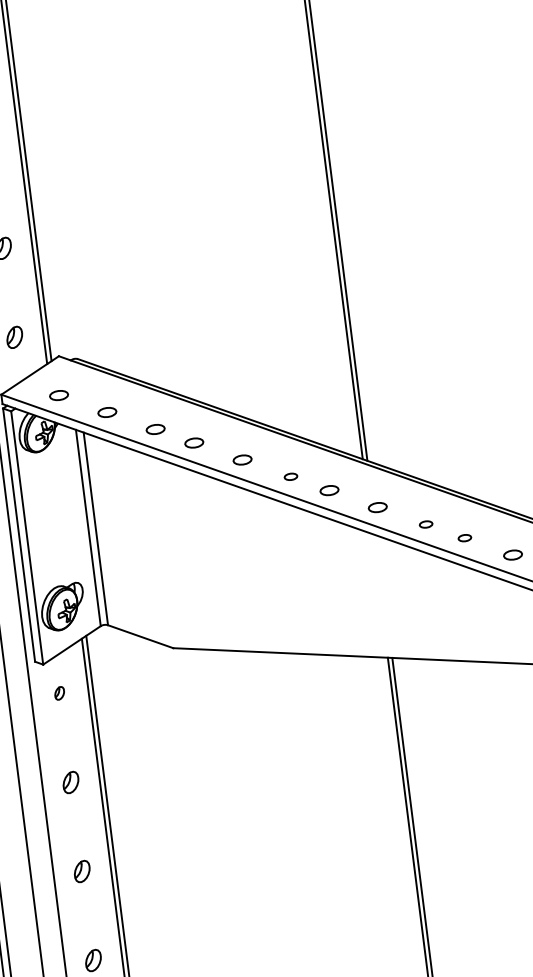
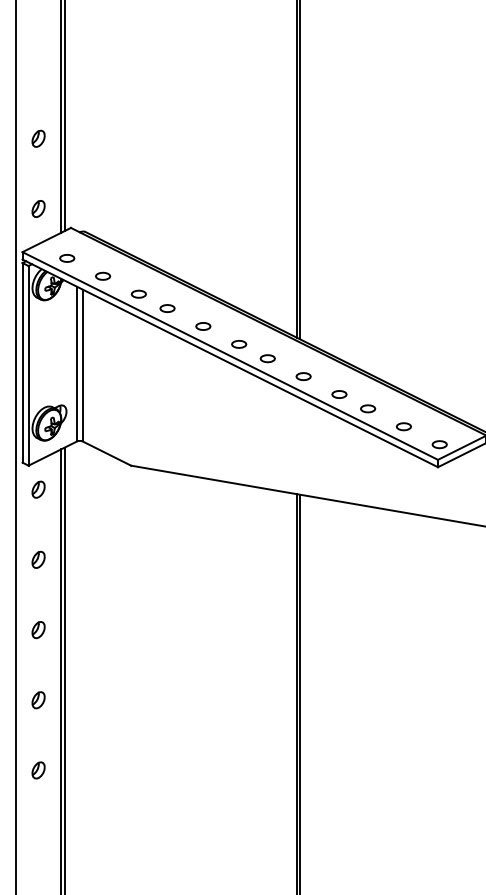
part: (291, 475) -> (239, 343), size x1.43
part: (426, 524) -> (339, 394), size x1.43
part: (465, 537) -> (368, 408), size x1.43
part: (59, 693) -> (38, 489), size x1.67

